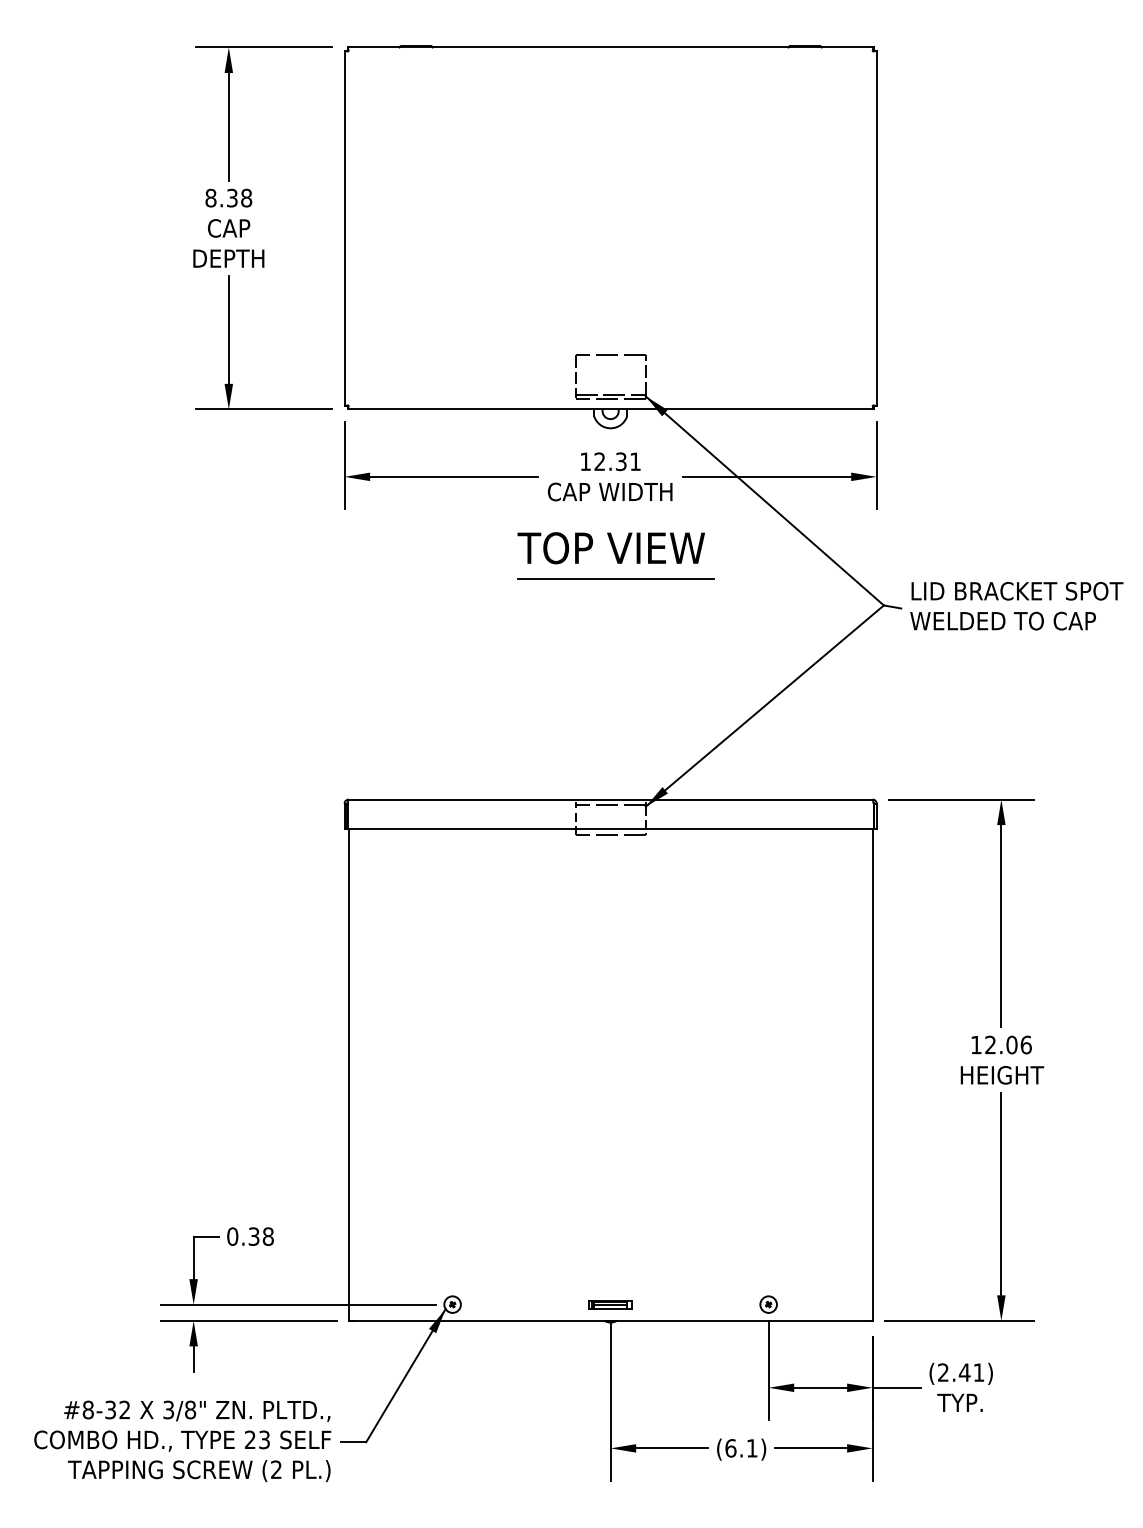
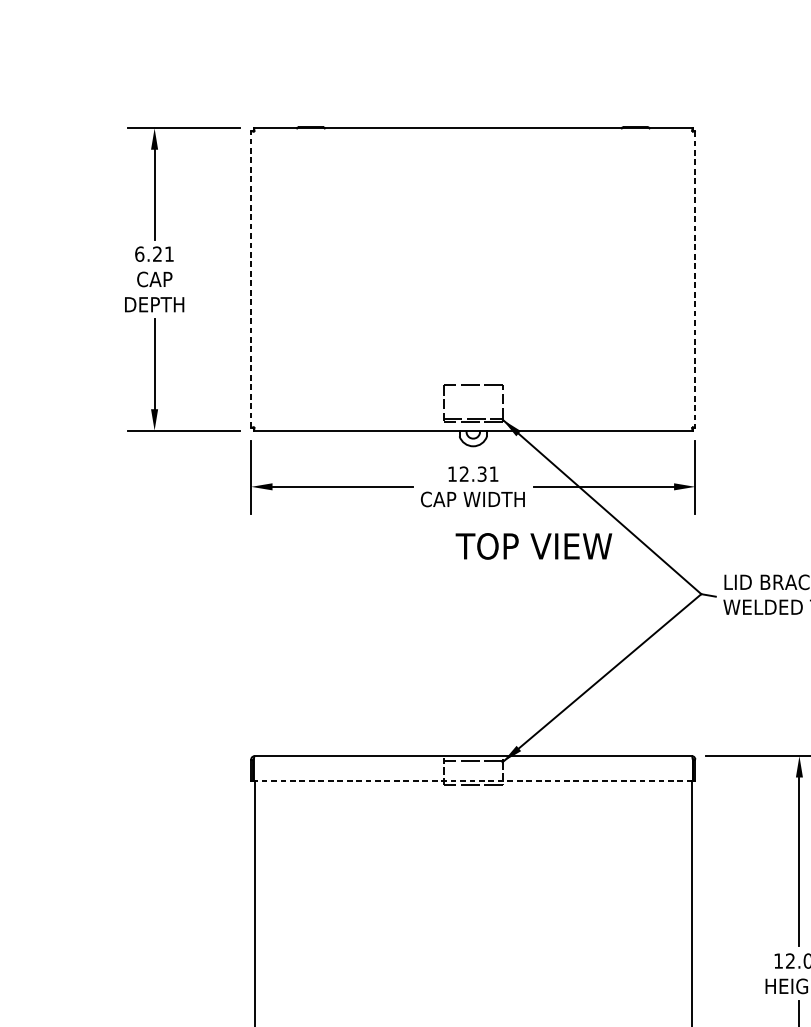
text: (228, 197) -> (154, 253), 8.38 -> 6.21
line: (344, 228) -> (251, 279), solid -> dashed
line: (876, 228) -> (695, 279), solid -> dashed
text: (610, 548) -> (533, 546), moved
line: (615, 579) -> (477, 572), removed
line: (610, 829) -> (473, 781), solid -> dashed

